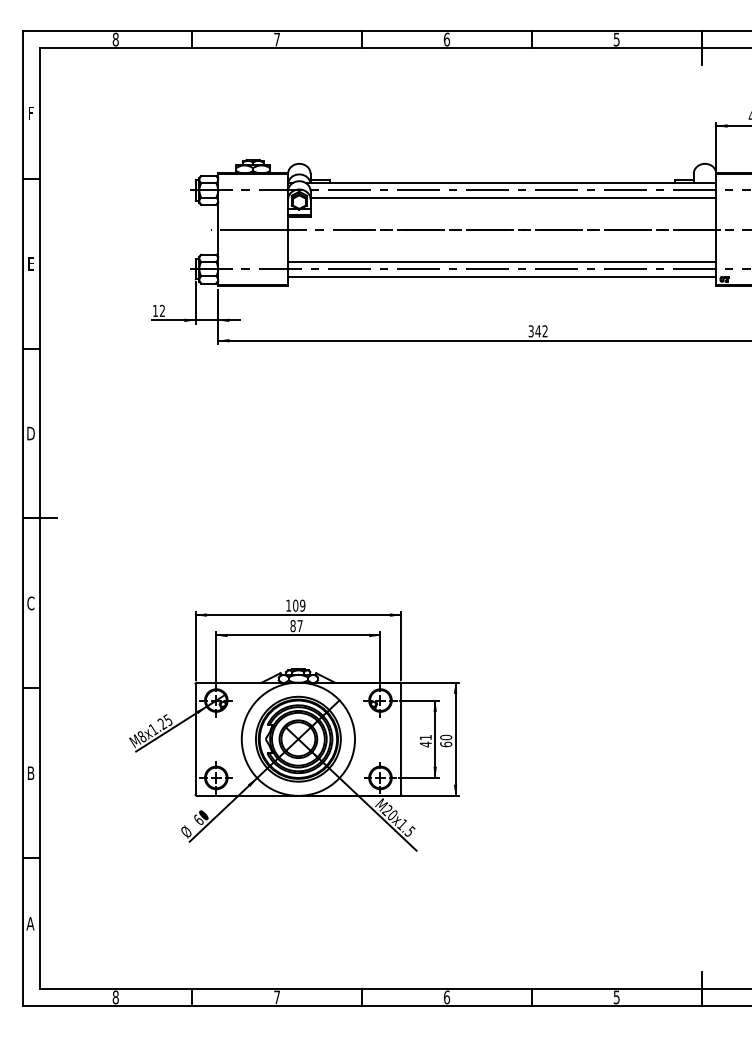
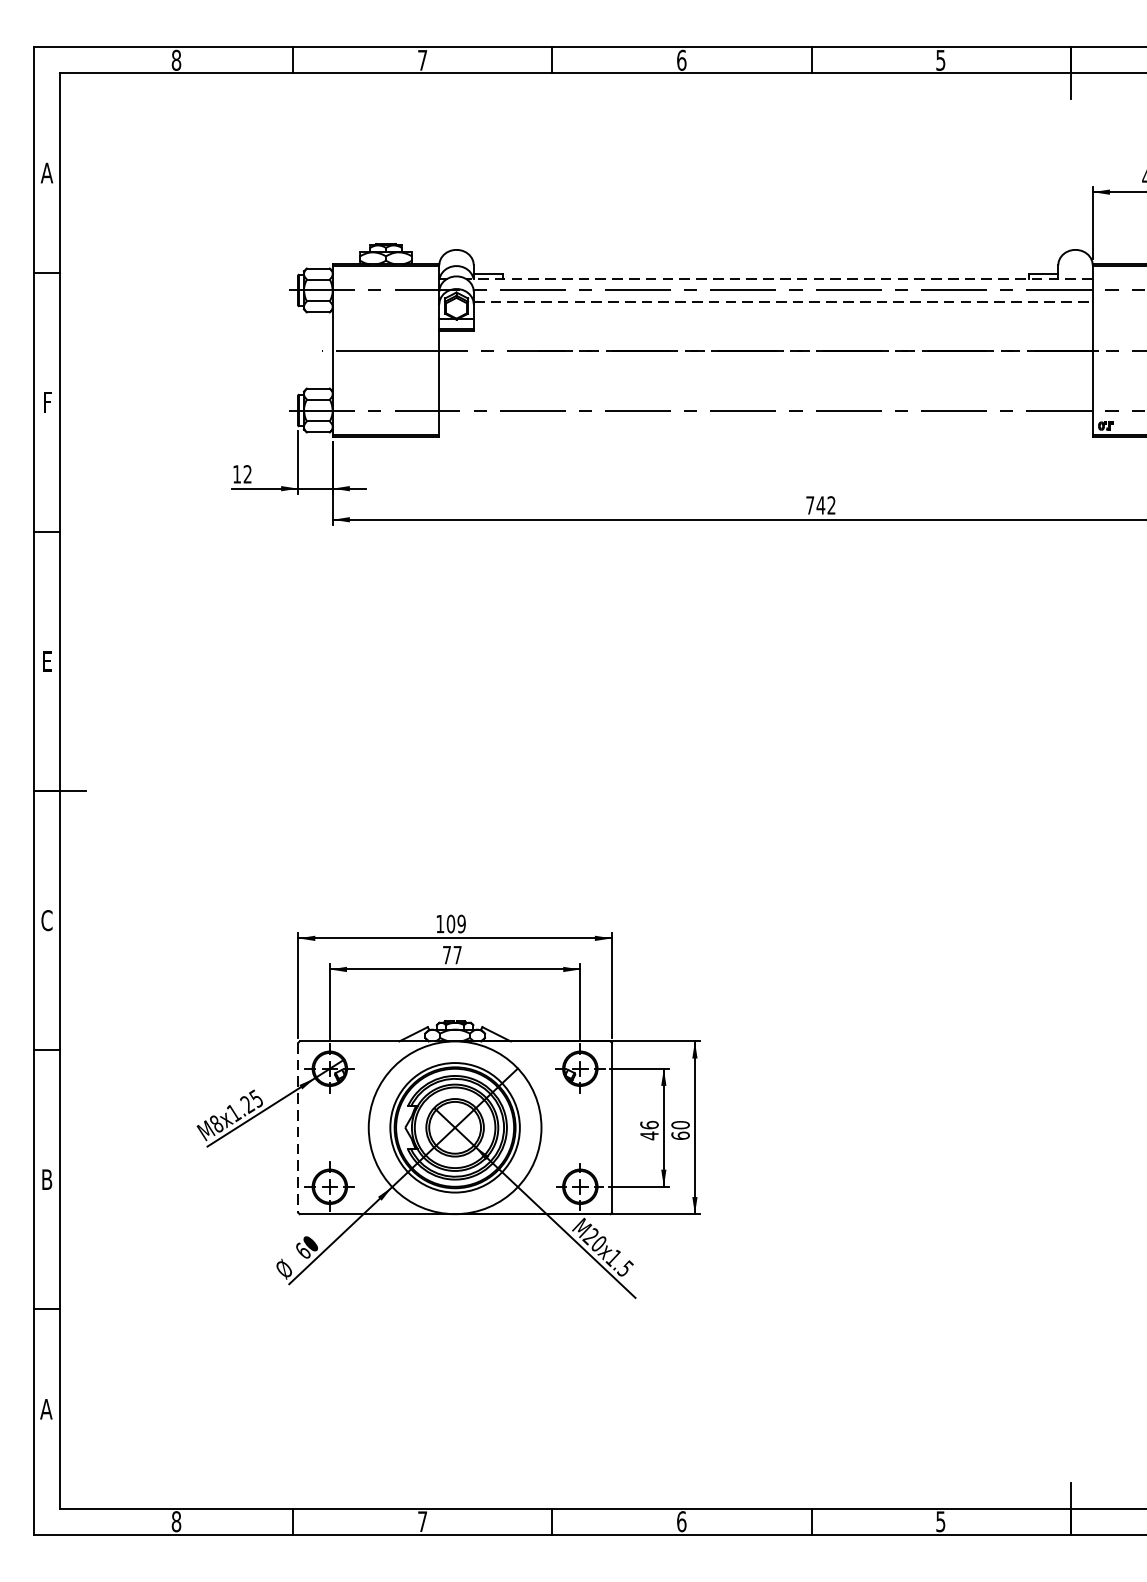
text: (30, 113) -> (46, 173), F -> A
line: (510, 182) -> (778, 278), solid -> dashed
line: (513, 197) -> (783, 301), solid -> dashed
line: (502, 261) -> (766, 398), removed
text: (30, 263) -> (46, 401), E -> F
line: (502, 276) -> (766, 421), removed
text: (530, 331) -> (809, 505), 342 -> 742
text: (30, 433) -> (46, 661), D -> E
text: (292, 626) -> (446, 955), 87 -> 77
text: (425, 737) -> (649, 1125), 41 -> 46
line: (195, 739) -> (298, 1128), solid -> dashed

